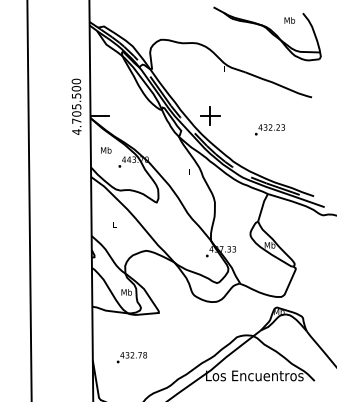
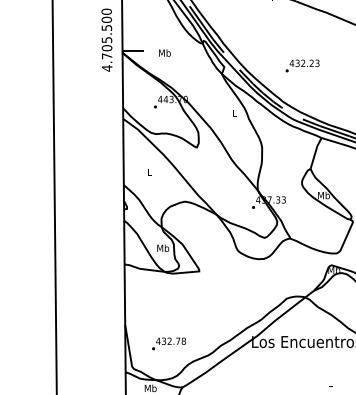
part: (210, 115) -> (257, 49), removed
text: (269, 129) -> (302, 65), moved
text: (106, 150) -> (165, 53), moved
text: (131, 357) -> (168, 343), moved

